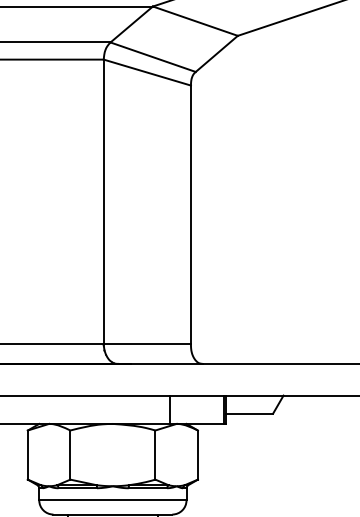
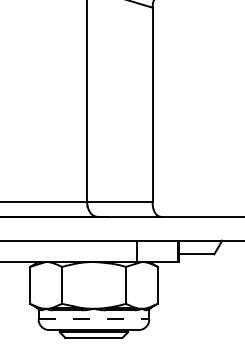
line: (112, 500) -> (93, 319), solid -> dashed

